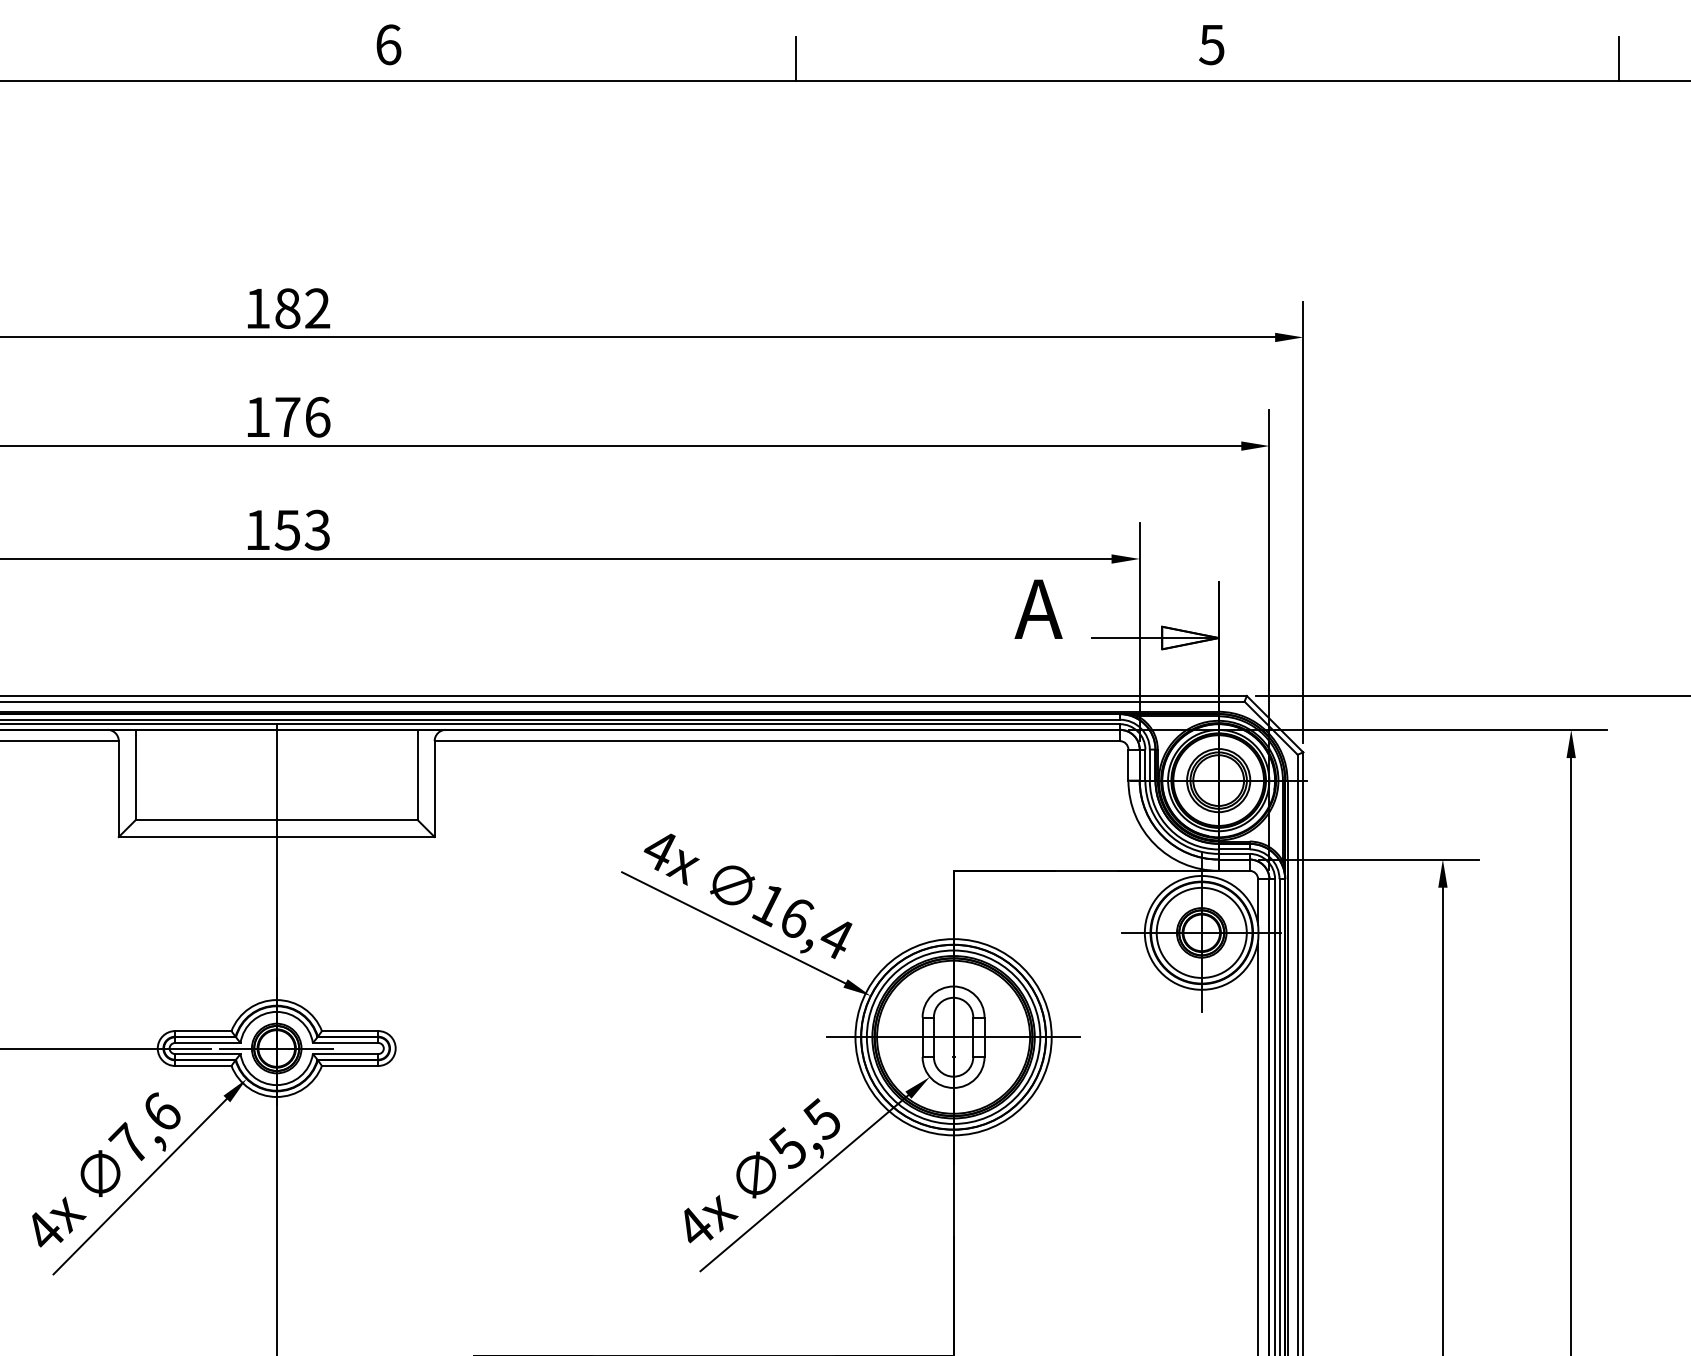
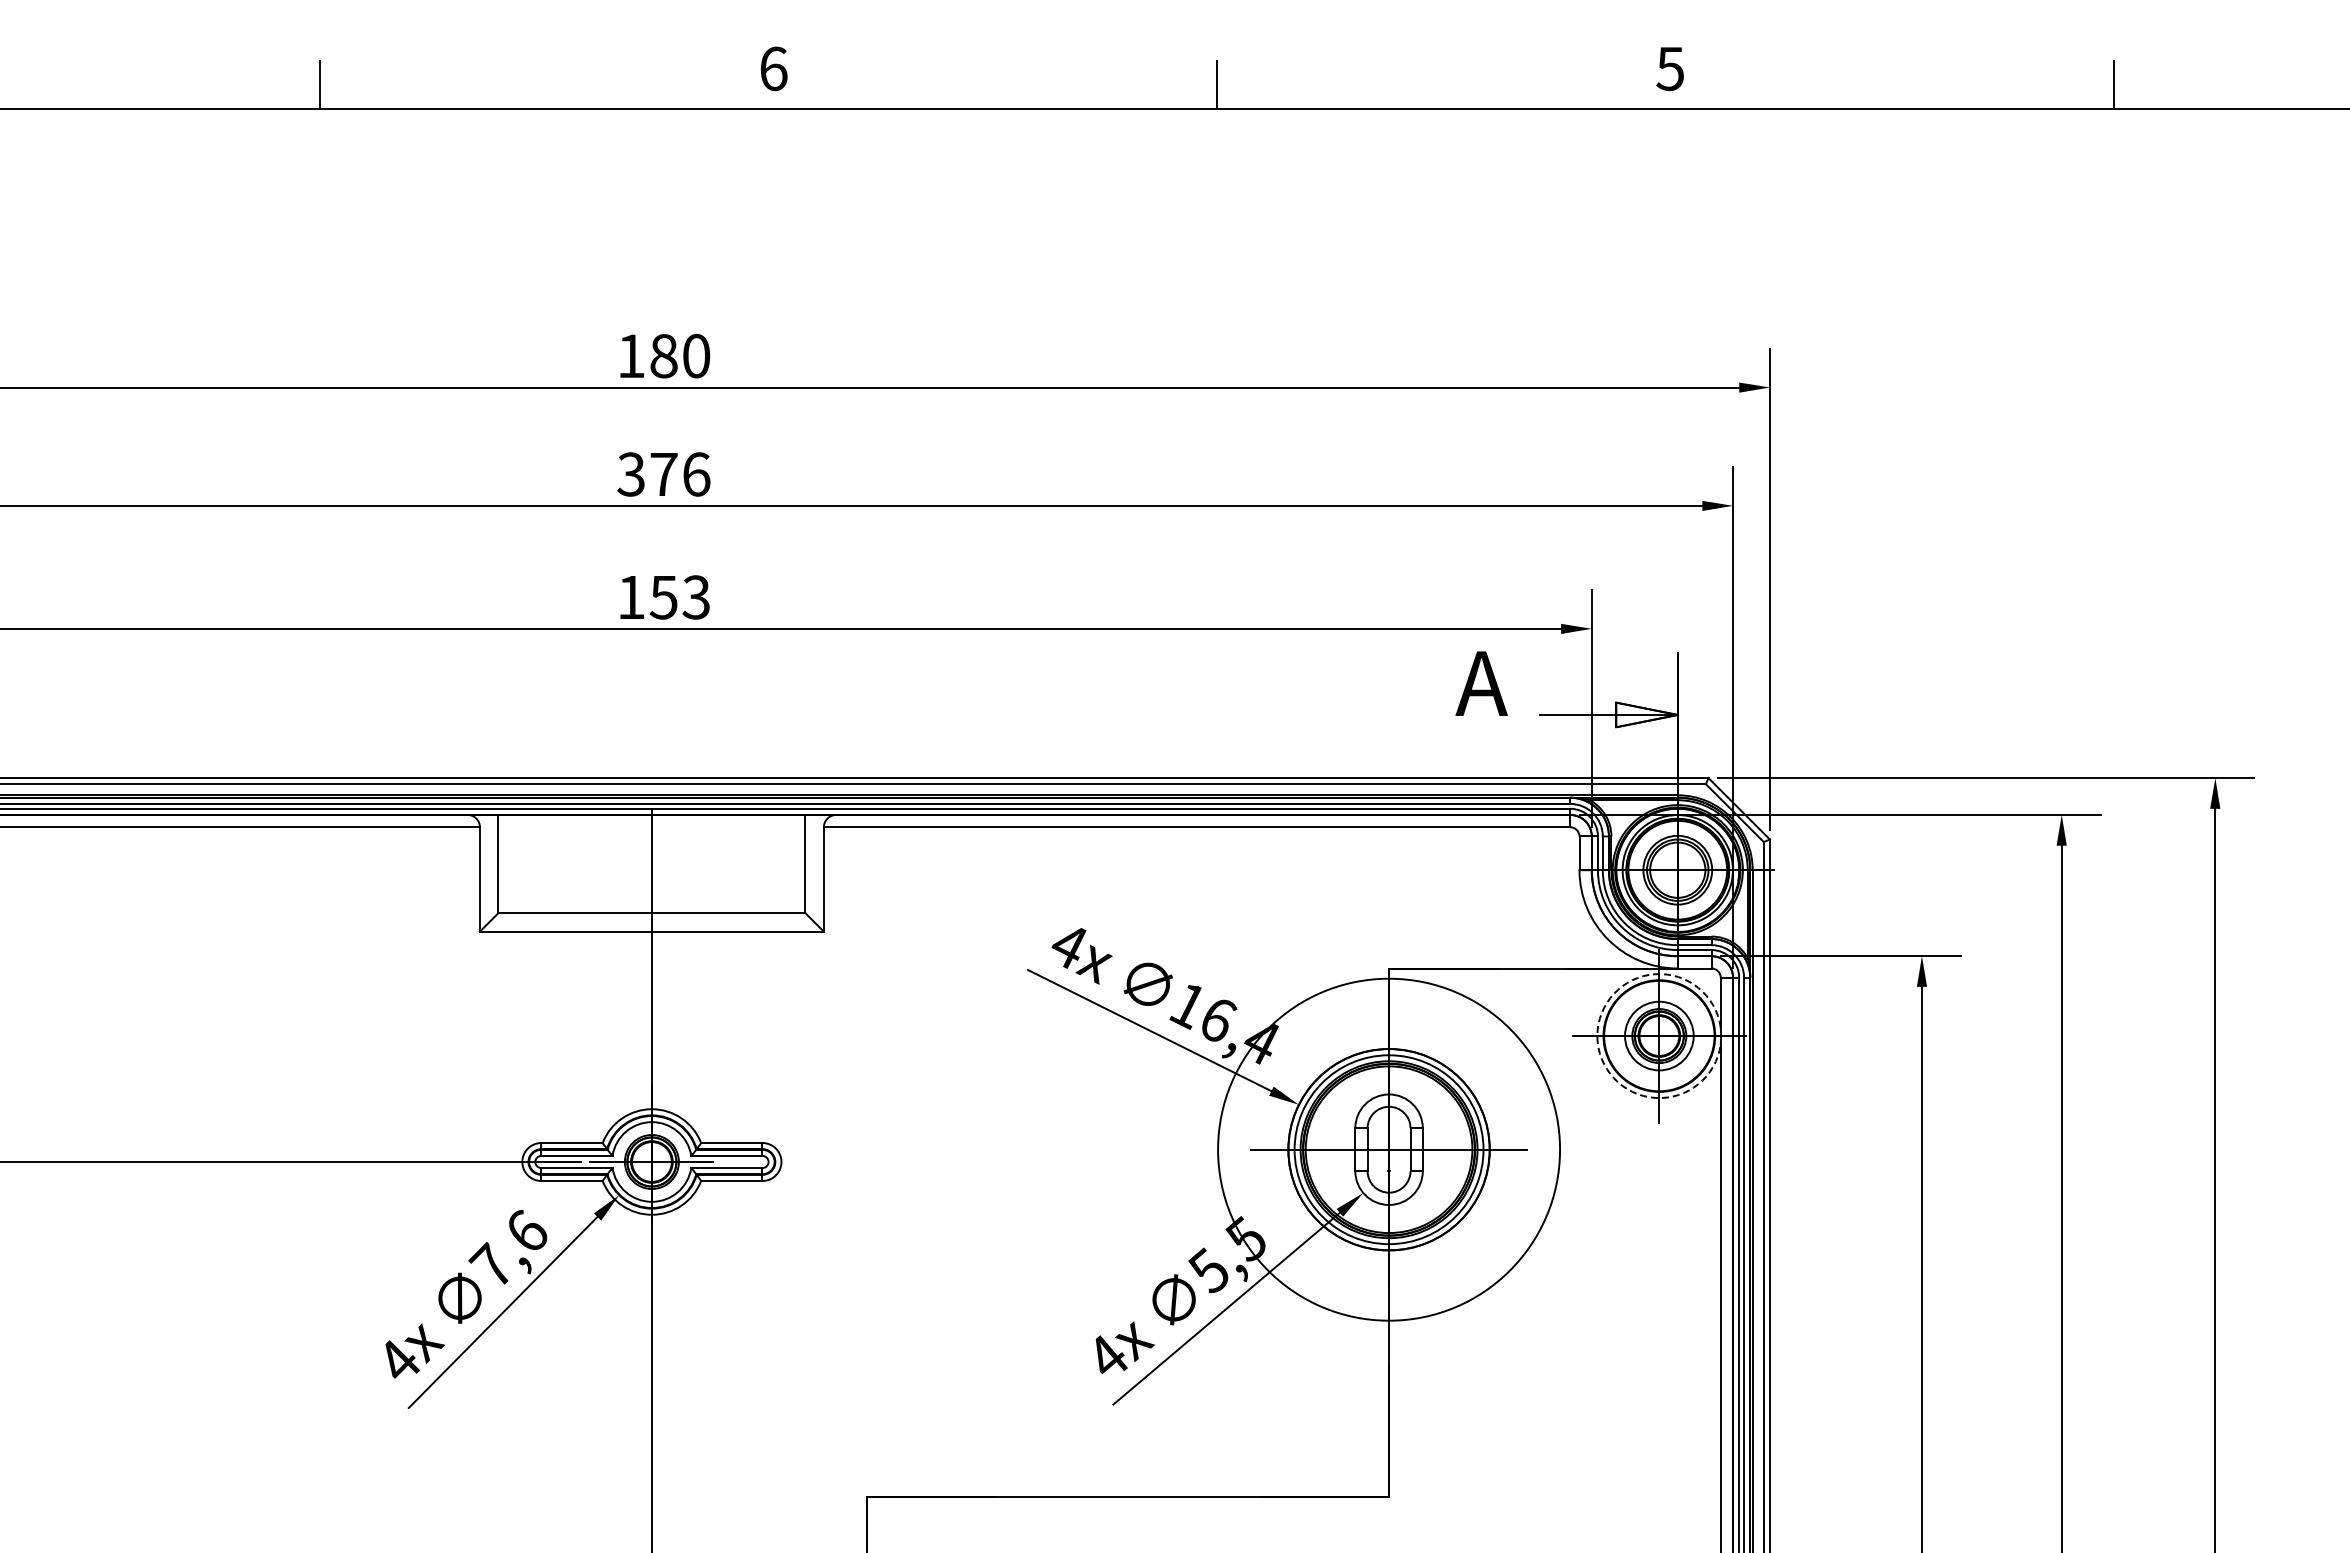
text: (317, 308) -> (696, 356), 182 -> 180
text: (257, 417) -> (630, 474), 176 -> 376
arc: (1144, 933) -> (1597, 1036), solid -> dashed
circle: (1201, 933) -> (1659, 1036), size x0.7
circle: (953, 1037) -> (1388, 1149), size x1.6

